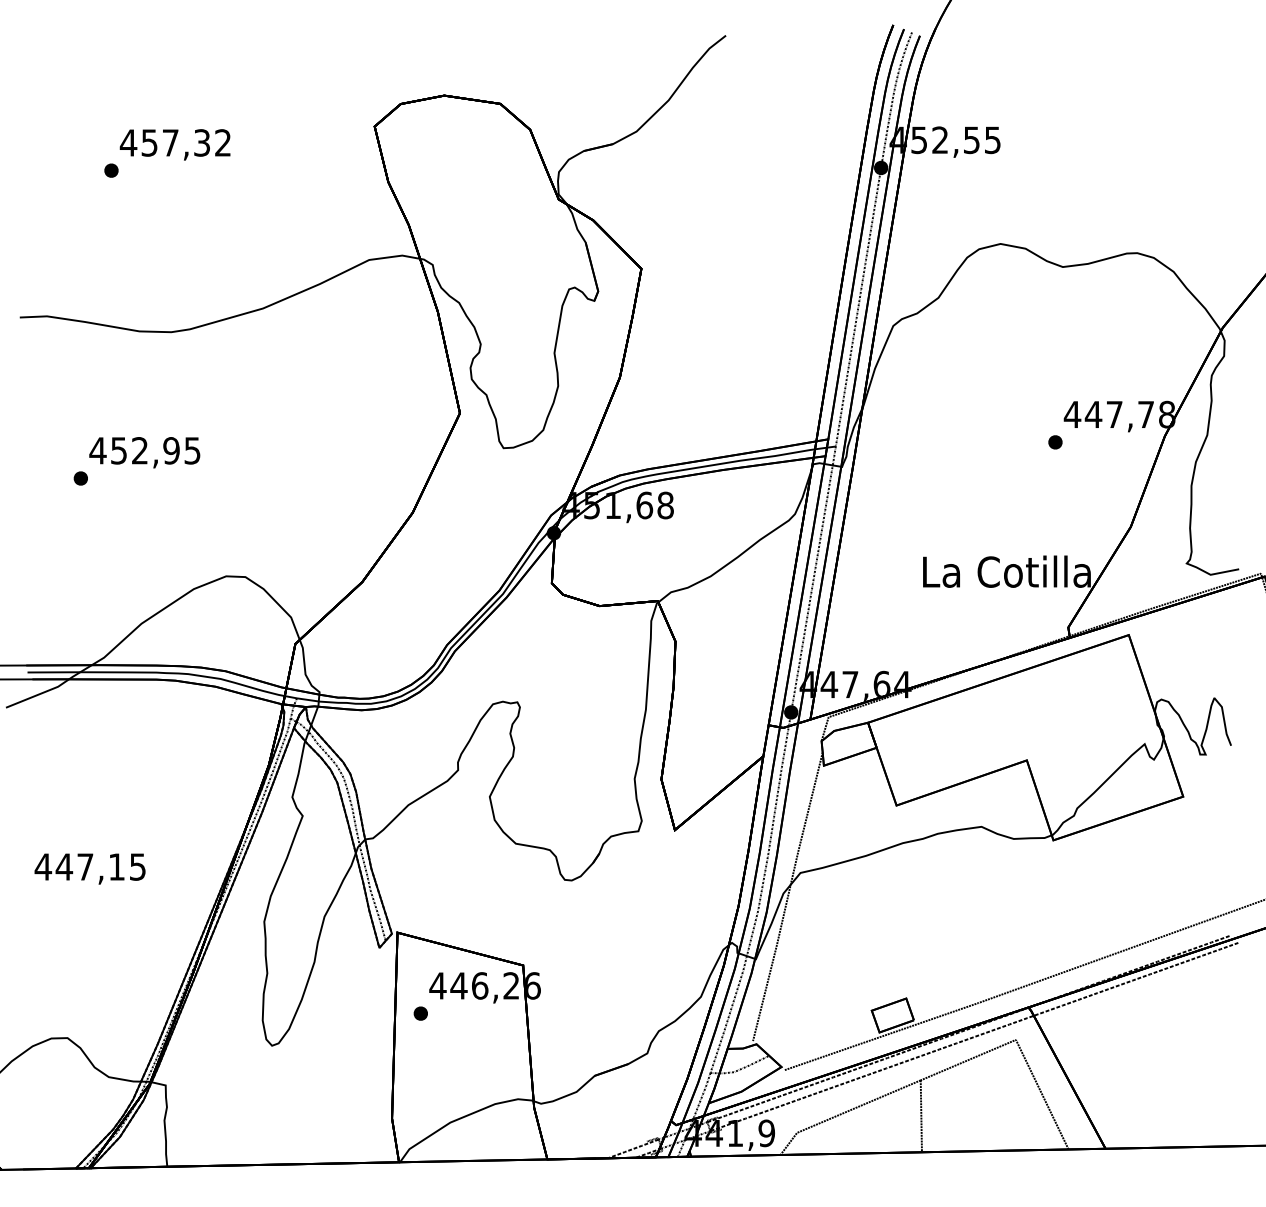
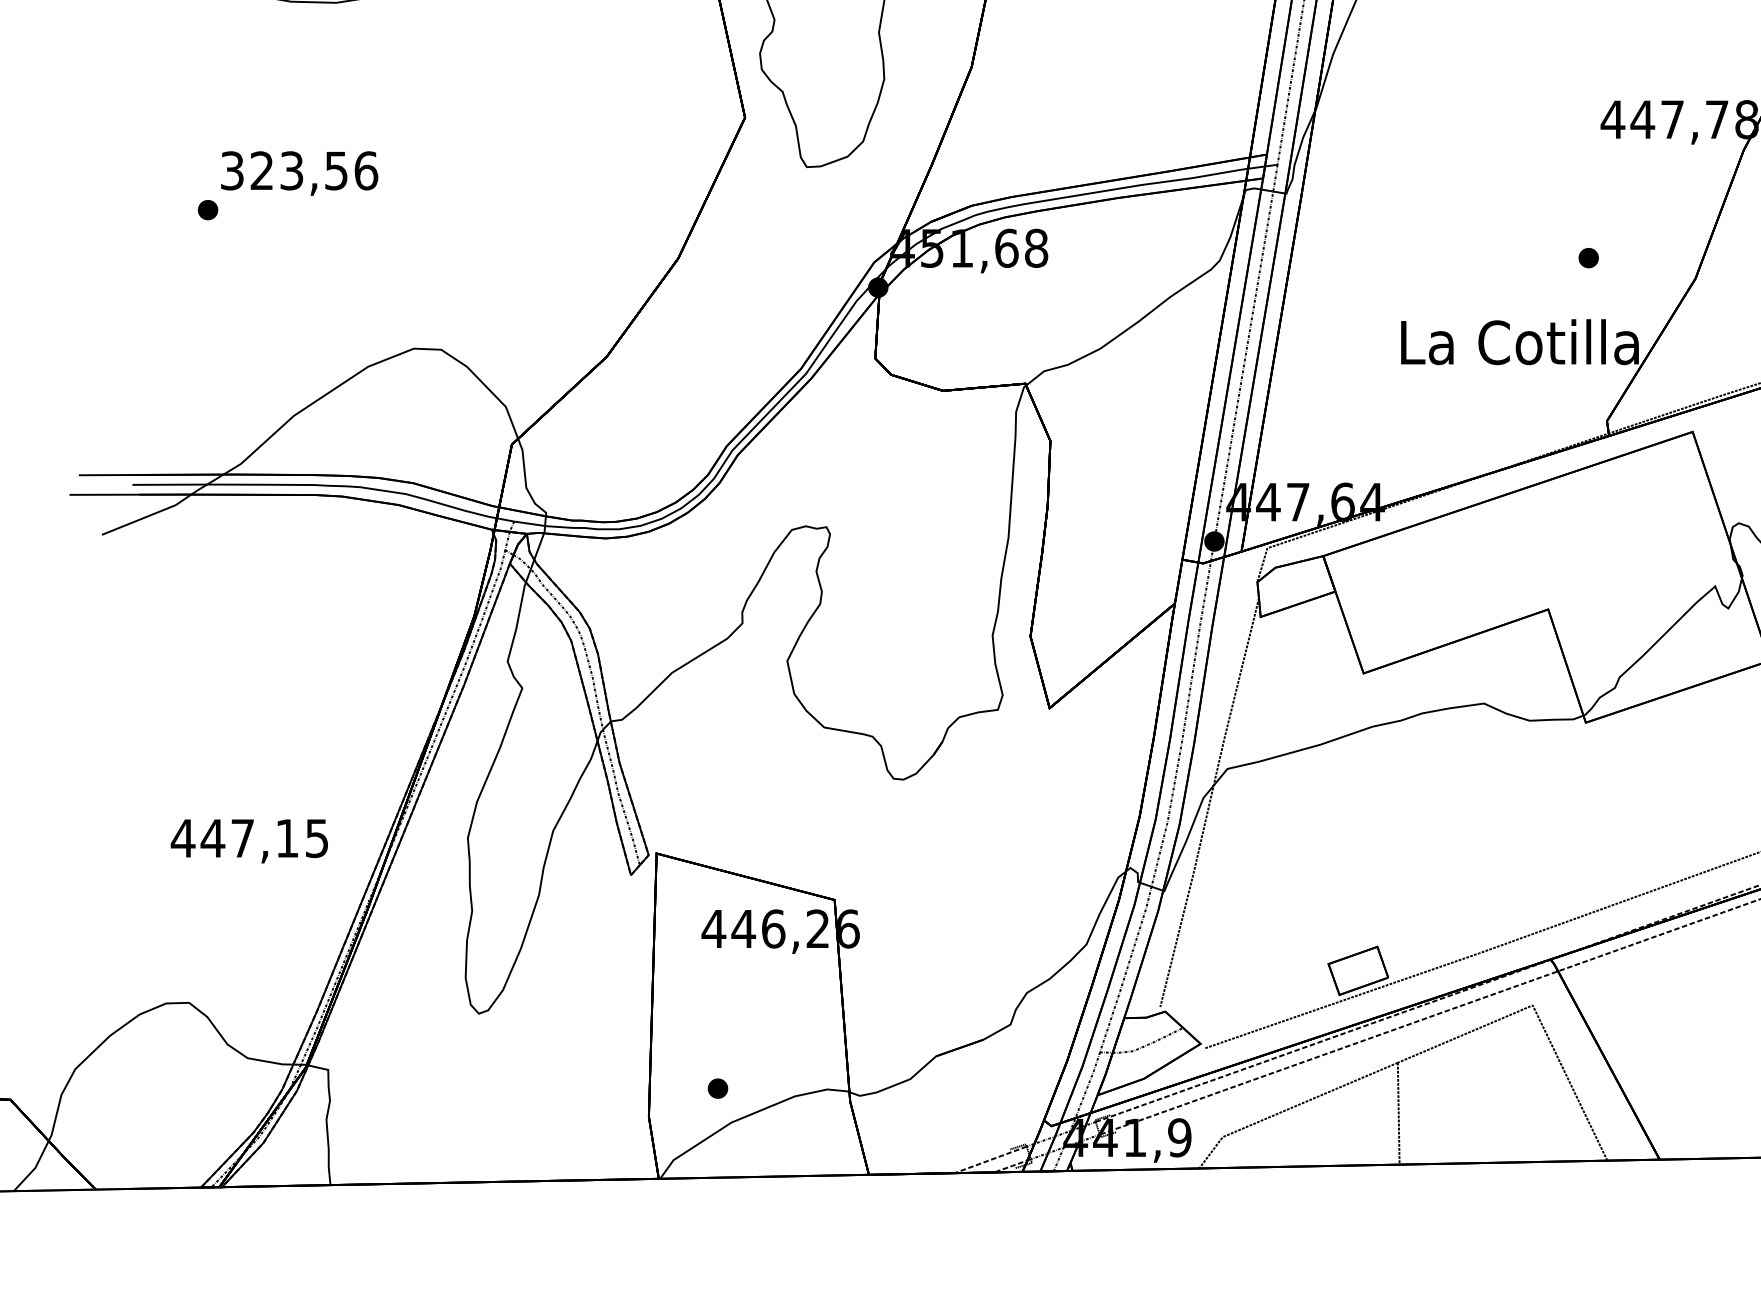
part: (1055, 442) -> (1588, 258), moved
text: (144, 450) -> (298, 170), 452,95 -> 323,56
text: (89, 868) -> (248, 840), moved
part: (420, 1013) -> (717, 1088), moved

